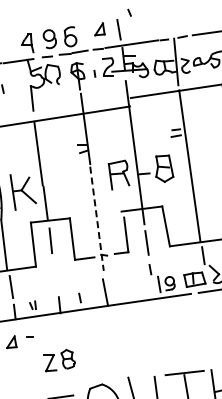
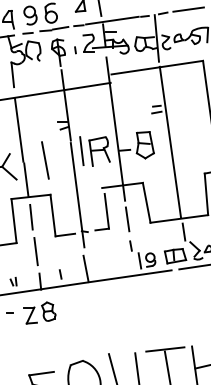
line: (100, 174) -> (81, 150), added
line: (64, 183) -> (45, 159), added
line: (97, 218) -> (78, 194), dashed -> solid
line: (55, 274) -> (36, 250), added
part: (59, 360) -> (40, 312), moved

